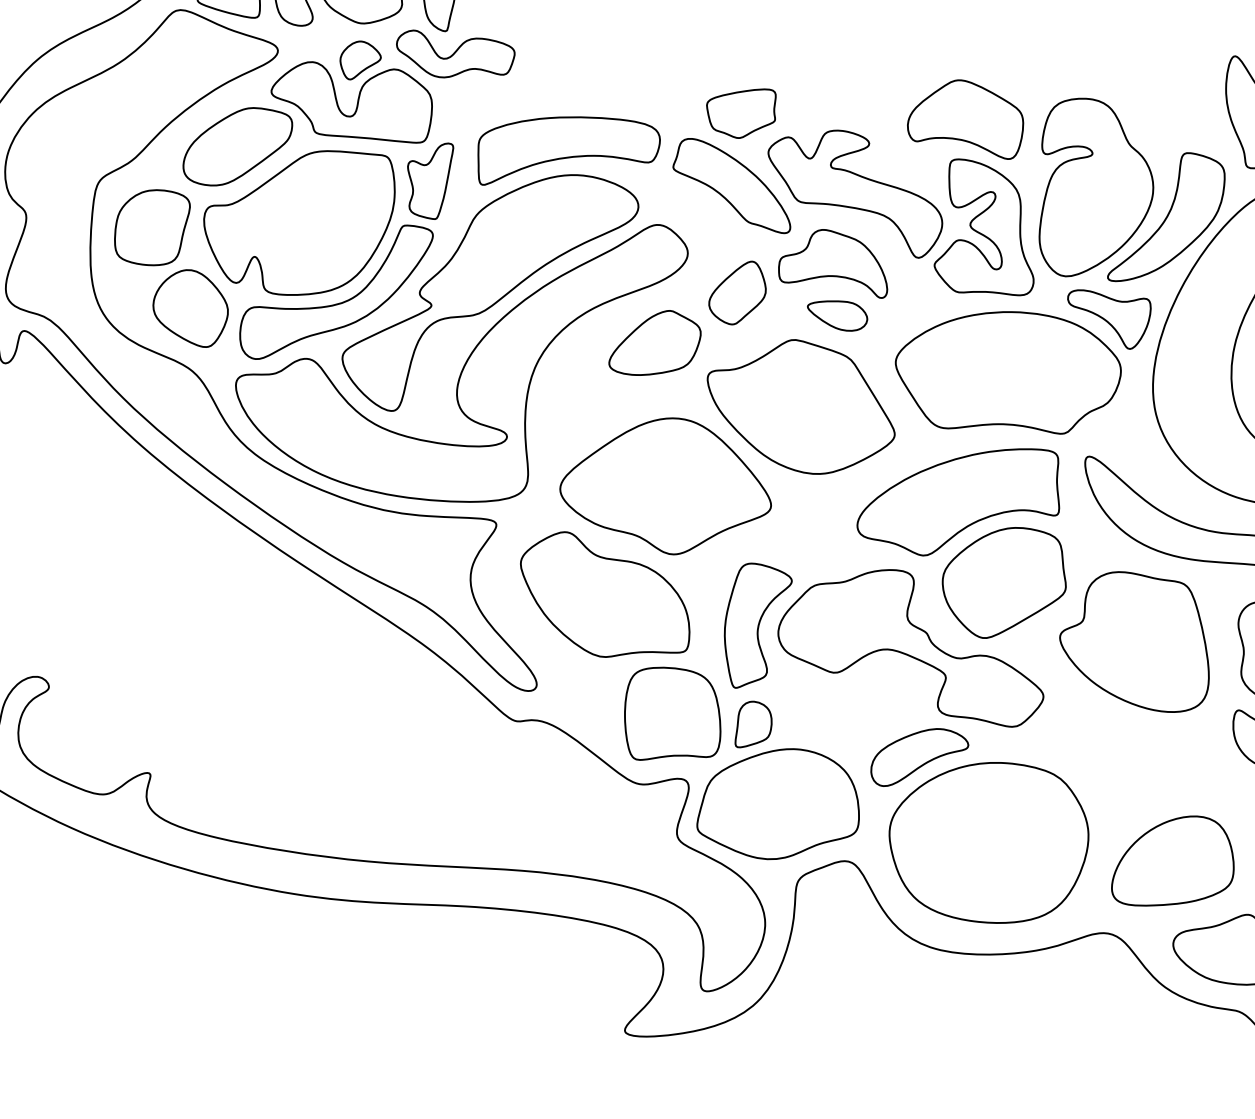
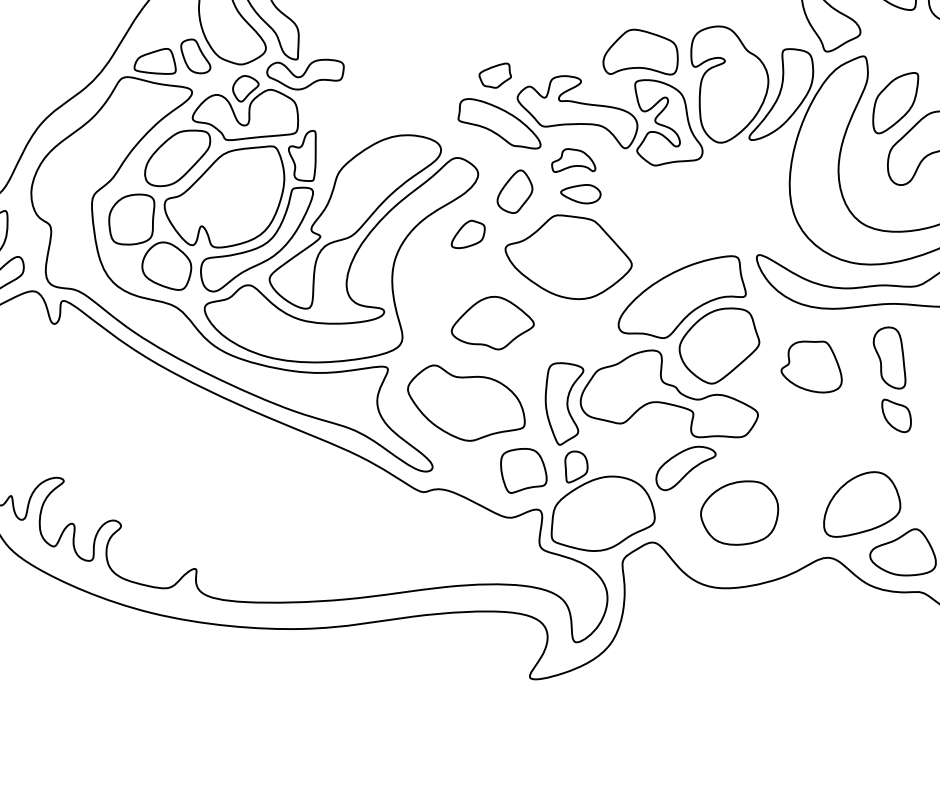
part: (739, 110) -> (494, 75), size x0.7
part: (565, 155) -> (388, 124), removed
part: (835, 261) -> (573, 160), size x0.6
part: (654, 343) -> (467, 234), size x0.6
part: (1019, 358) -> (702, 200), removed
part: (667, 483) -> (492, 322), size x0.6
part: (1137, 639) -> (811, 366), size x0.6
part: (673, 716) -> (523, 470), size x0.7
part: (987, 840) -> (739, 512), size x0.6

